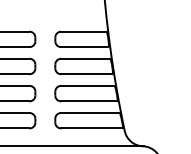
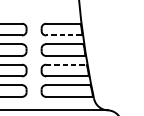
line: (84, 47) -> (63, 35), solid -> dashed
line: (87, 85) -> (65, 64), solid -> dashed

